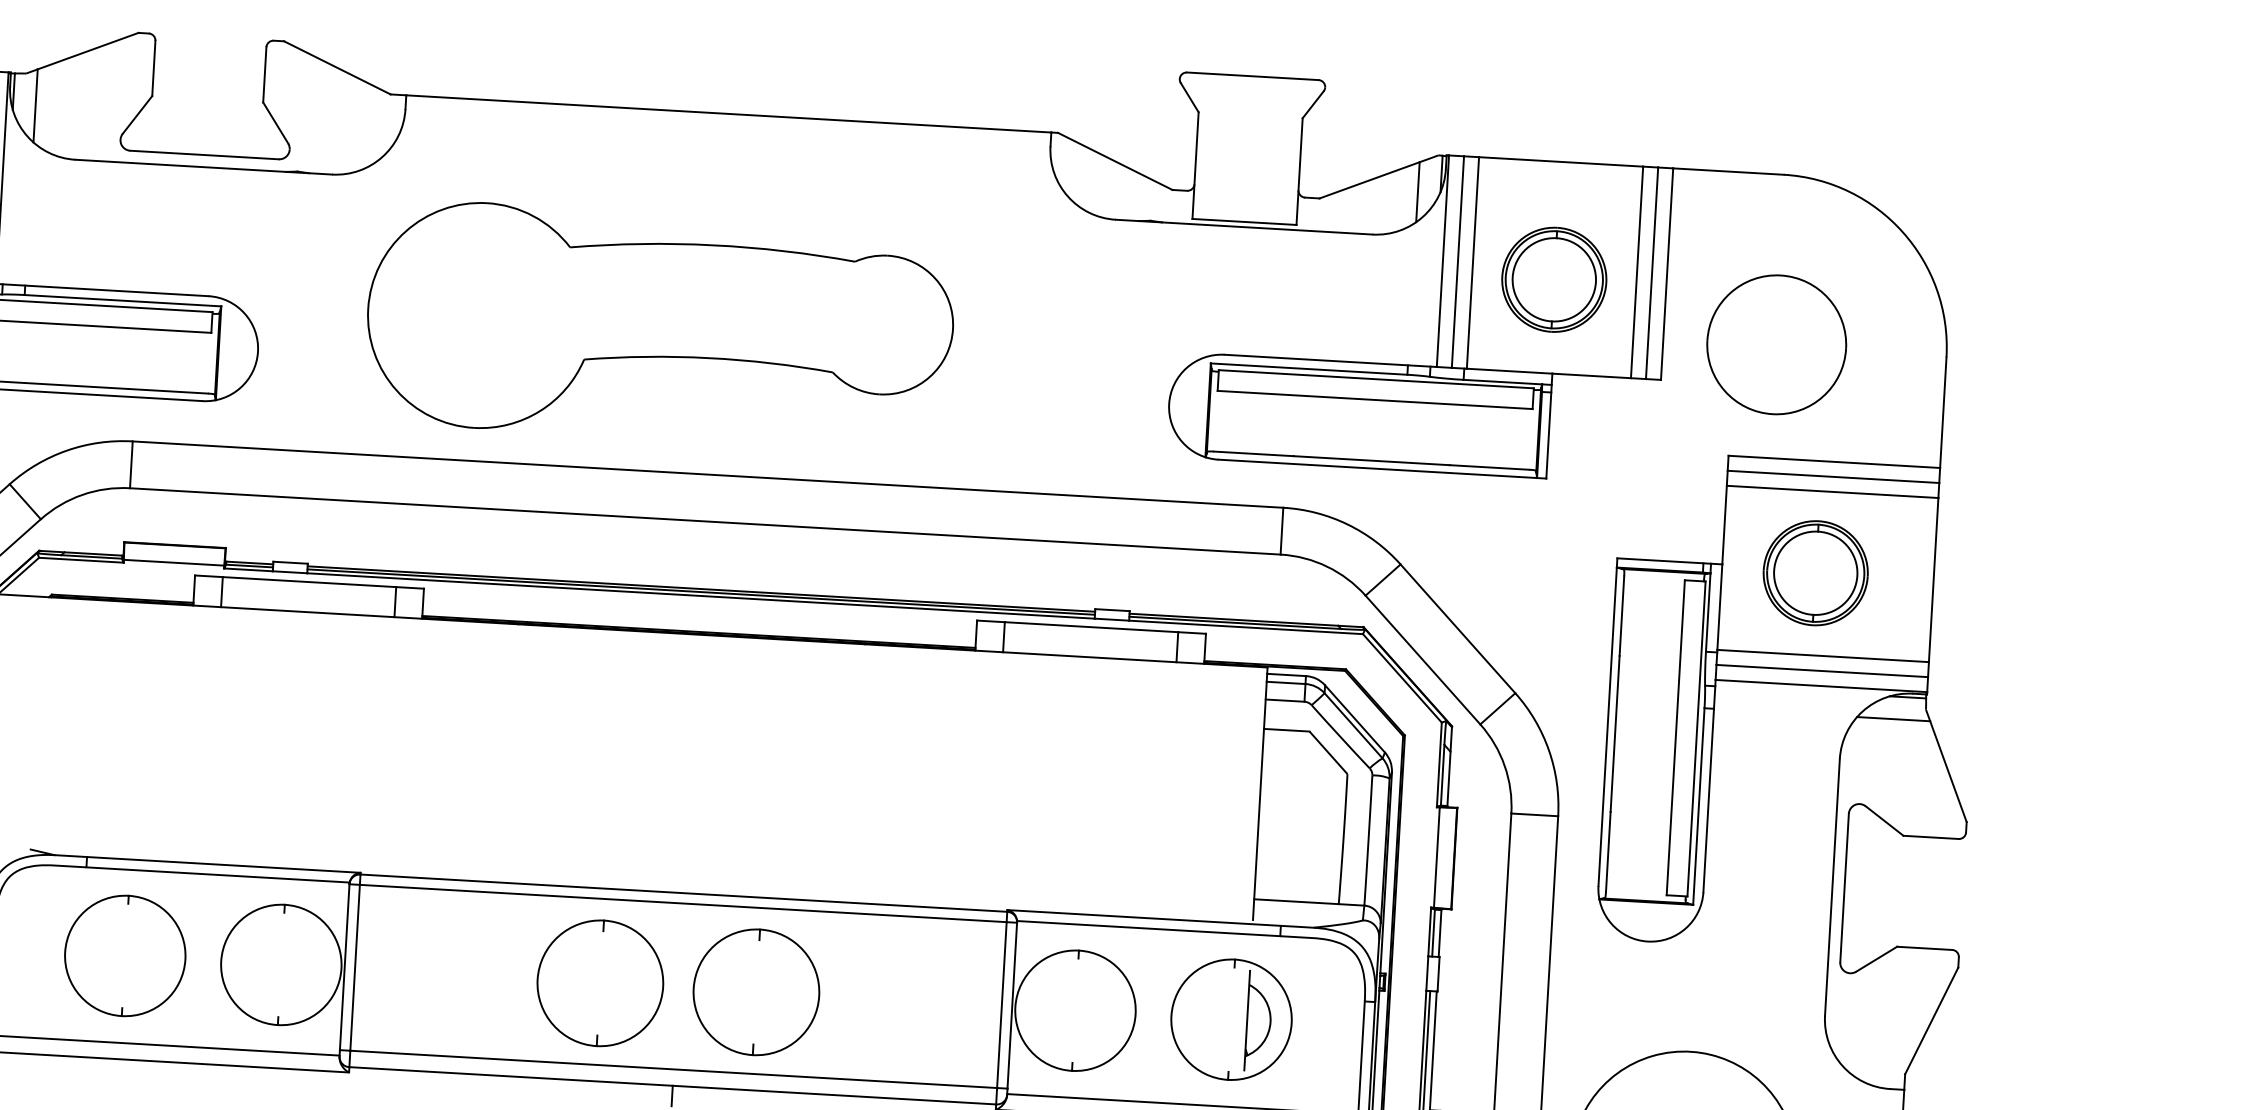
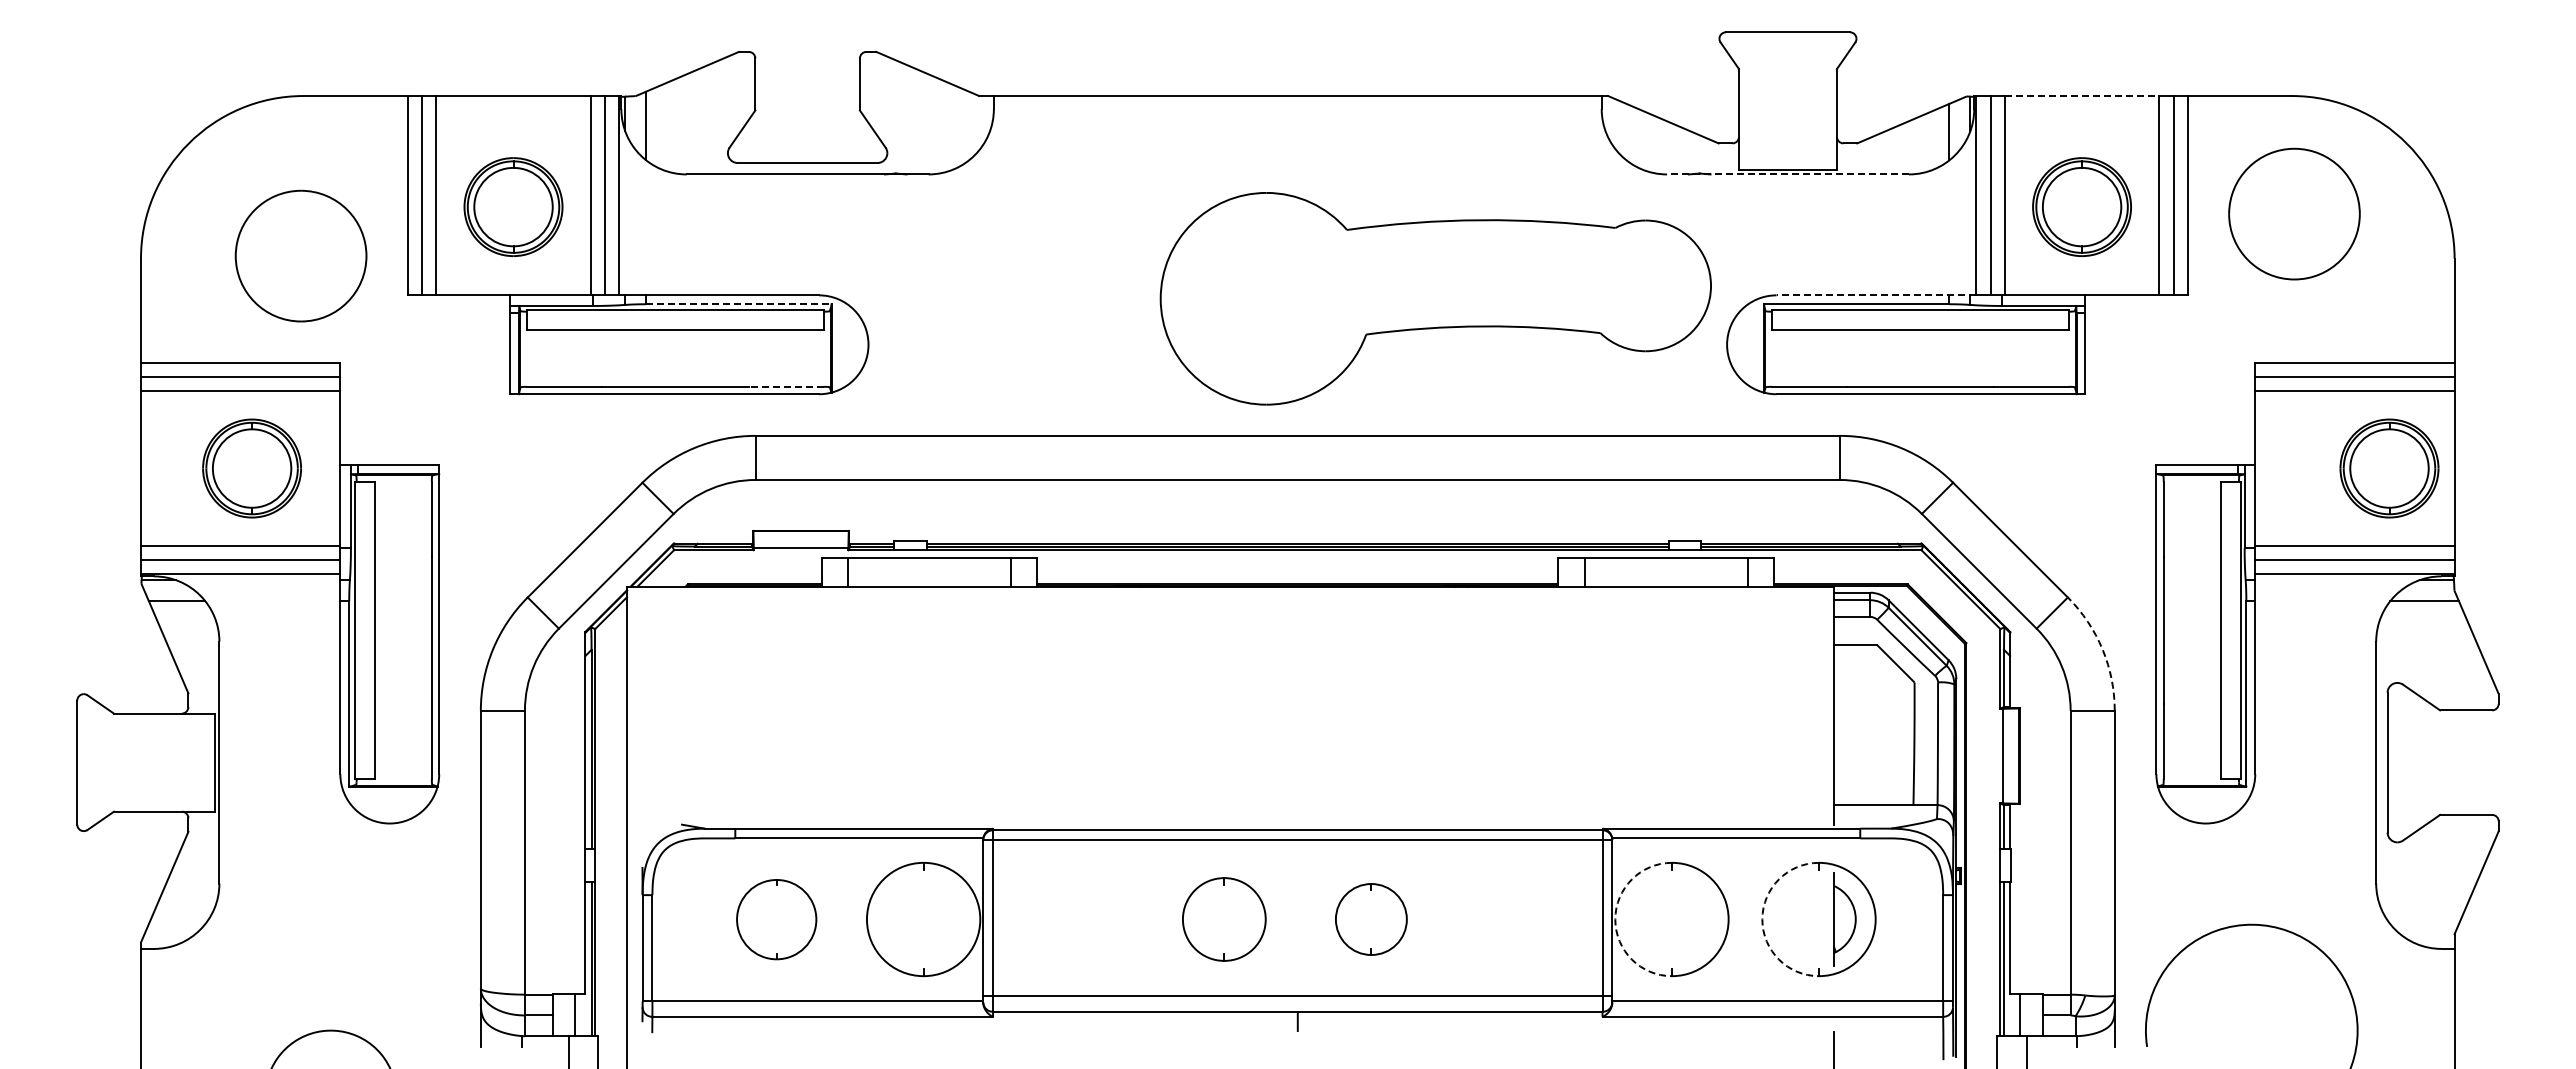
line: (1561, 162) -> (2082, 96), solid -> dashed
line: (1243, 227) -> (1787, 174), solid -> dashed
line: (122, 300) -> (738, 304), solid -> dashed
part: (659, 325) -> (1435, 298), moved
part: (1776, 344) -> (2294, 213), moved
line: (1330, 361) -> (1876, 295), solid -> dashed
line: (167, 390) -> (785, 386), solid -> dashed
part: (1815, 573) -> (2389, 468), moved
arc: (1548, 750) -> (2102, 649), solid -> dashed
part: (125, 955) -> (776, 919), size x0.7
part: (600, 983) -> (1224, 919), size x0.7
part: (756, 992) -> (1371, 919), size x0.6
arc: (1015, 1007) -> (1615, 919), solid -> dashed
arc: (1171, 1016) -> (1762, 919), solid -> dashed

